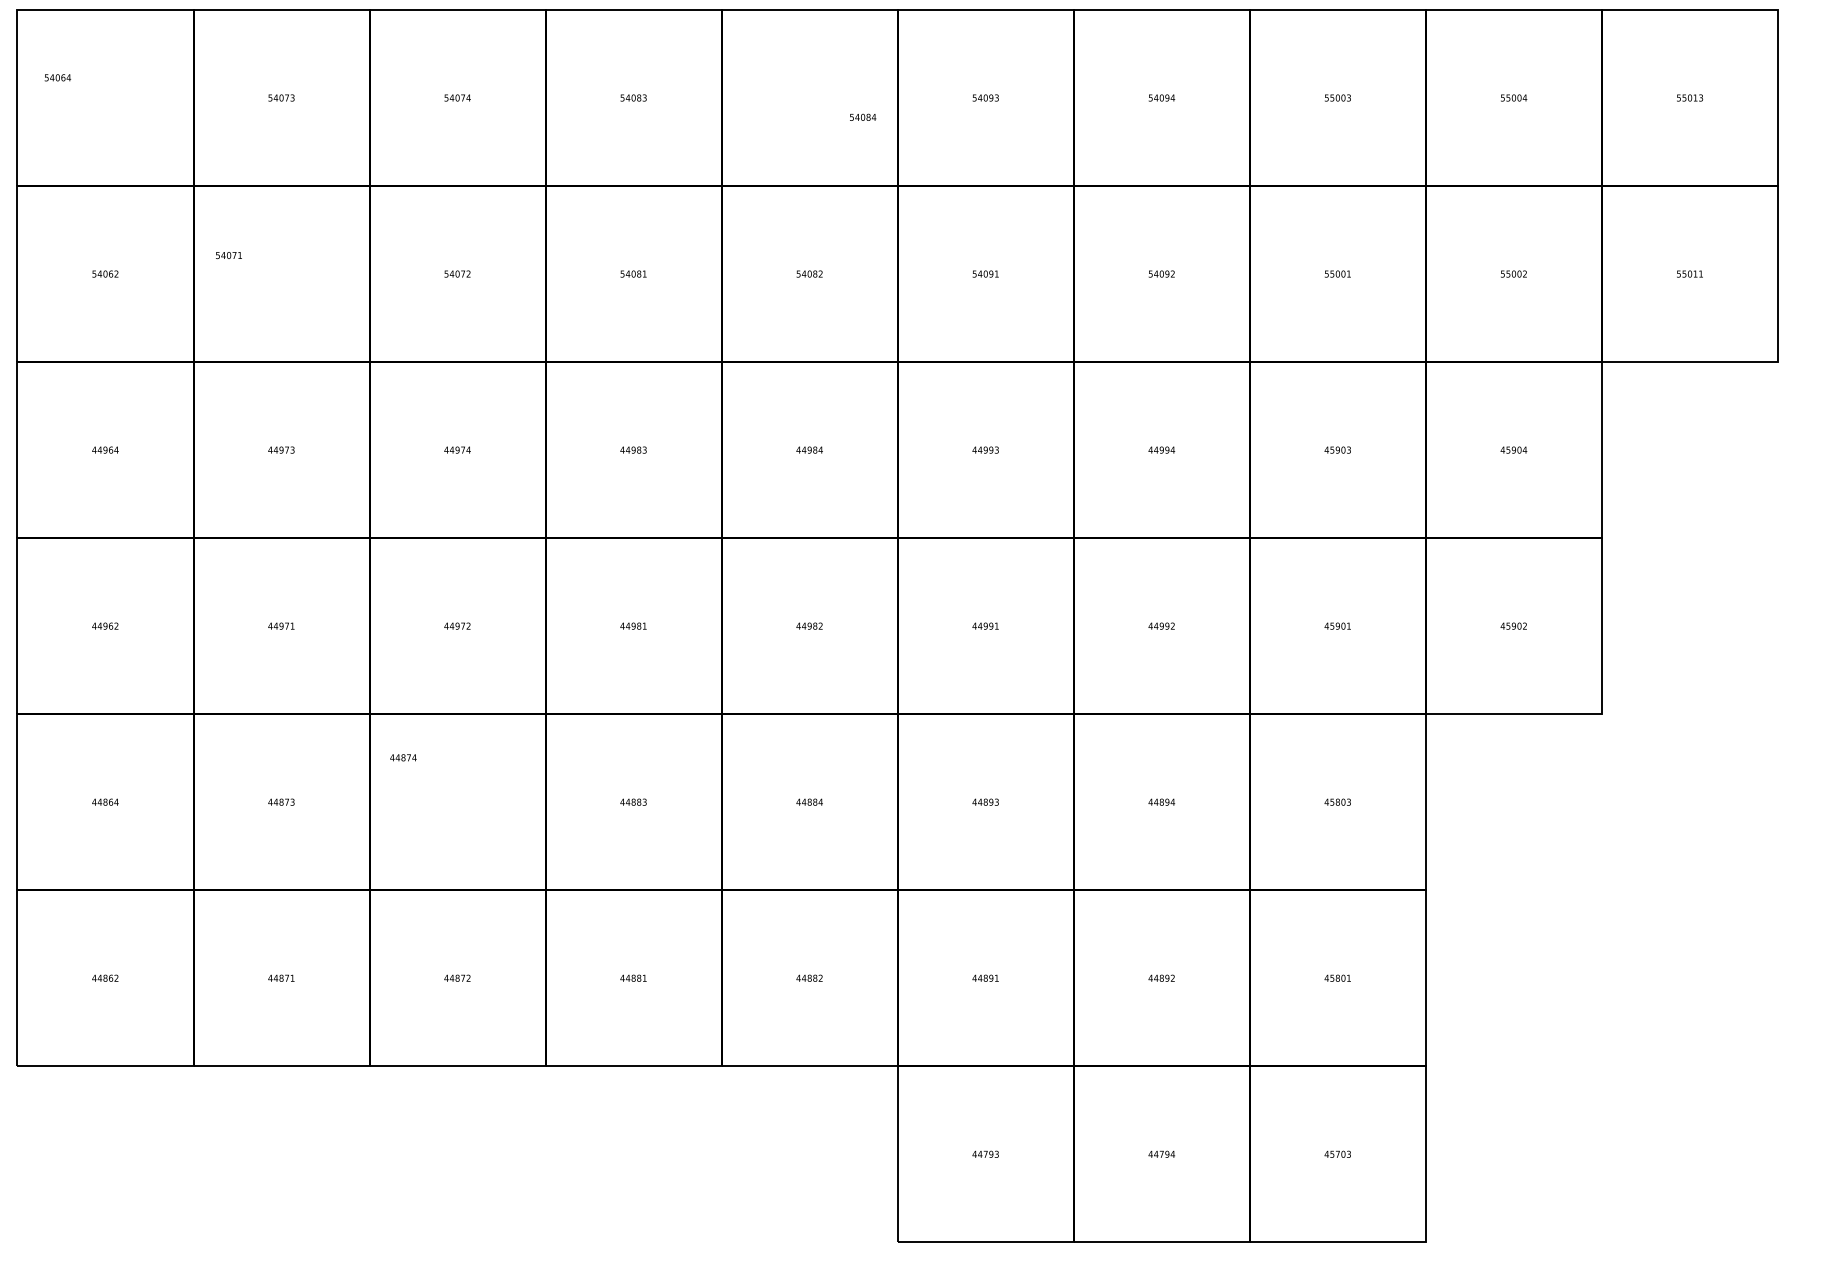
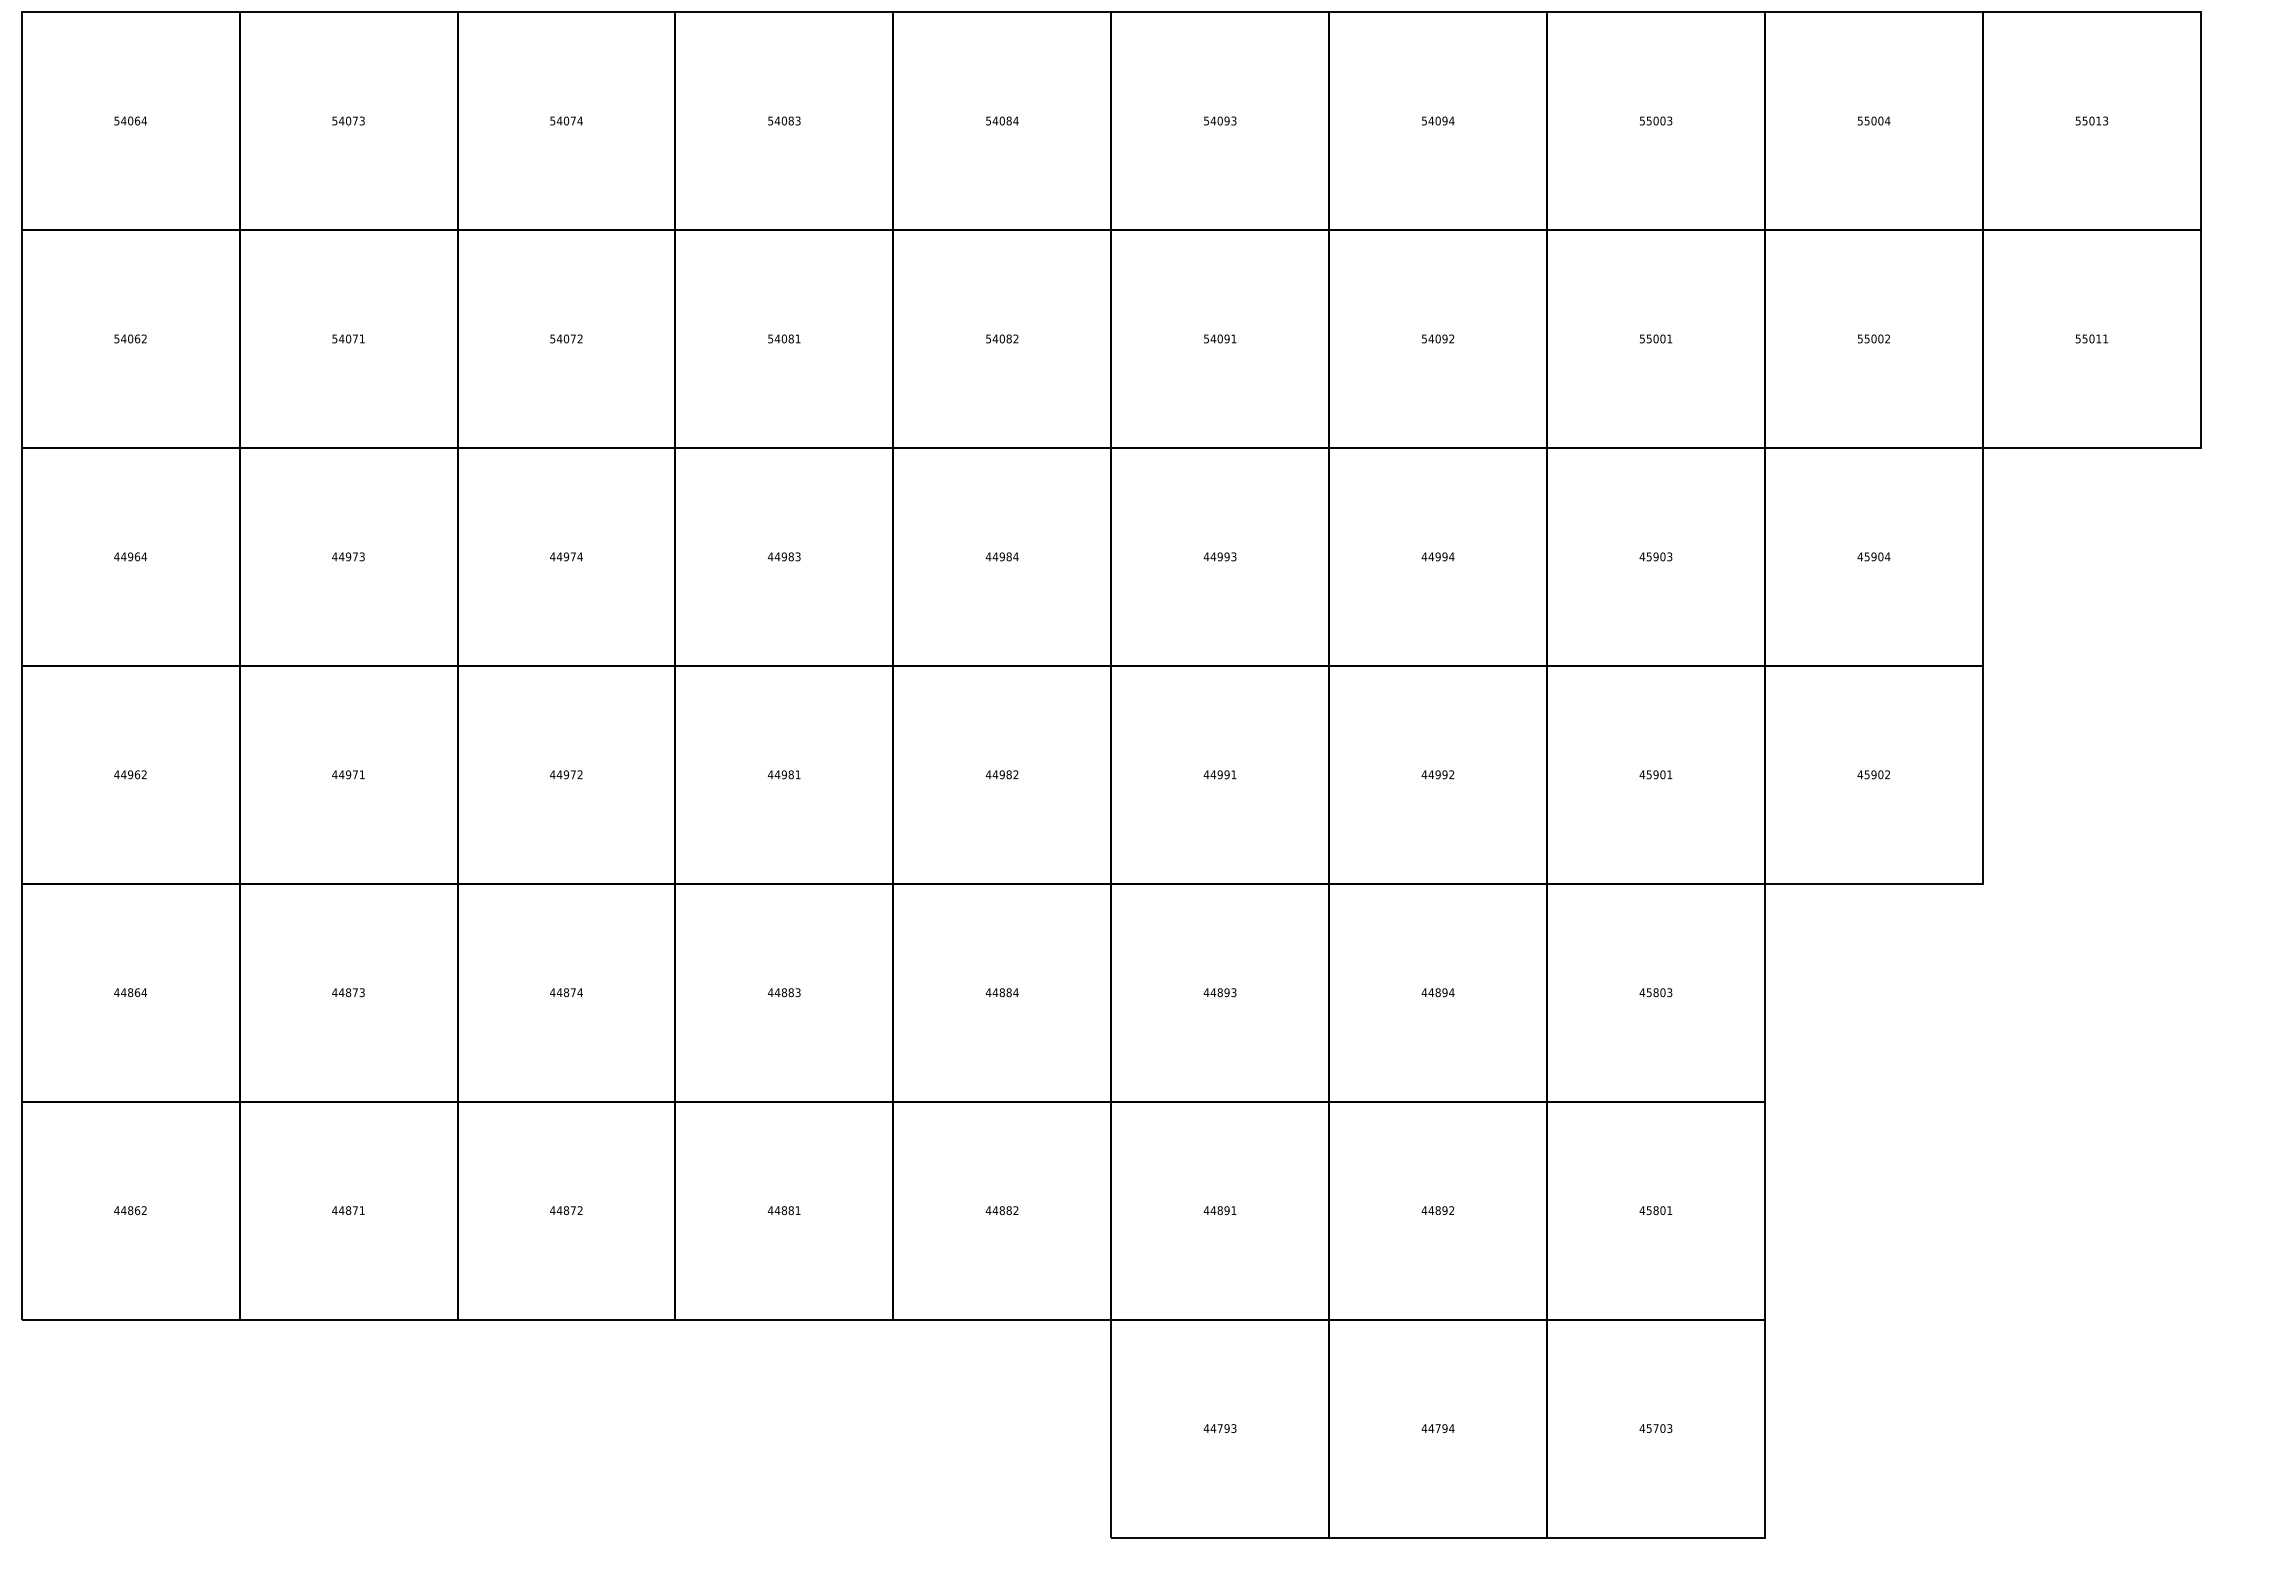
text: (57, 77) -> (130, 120), moved
text: (863, 116) -> (1002, 120), moved
text: (228, 255) -> (348, 338), moved
text: (403, 757) -> (566, 992), moved

